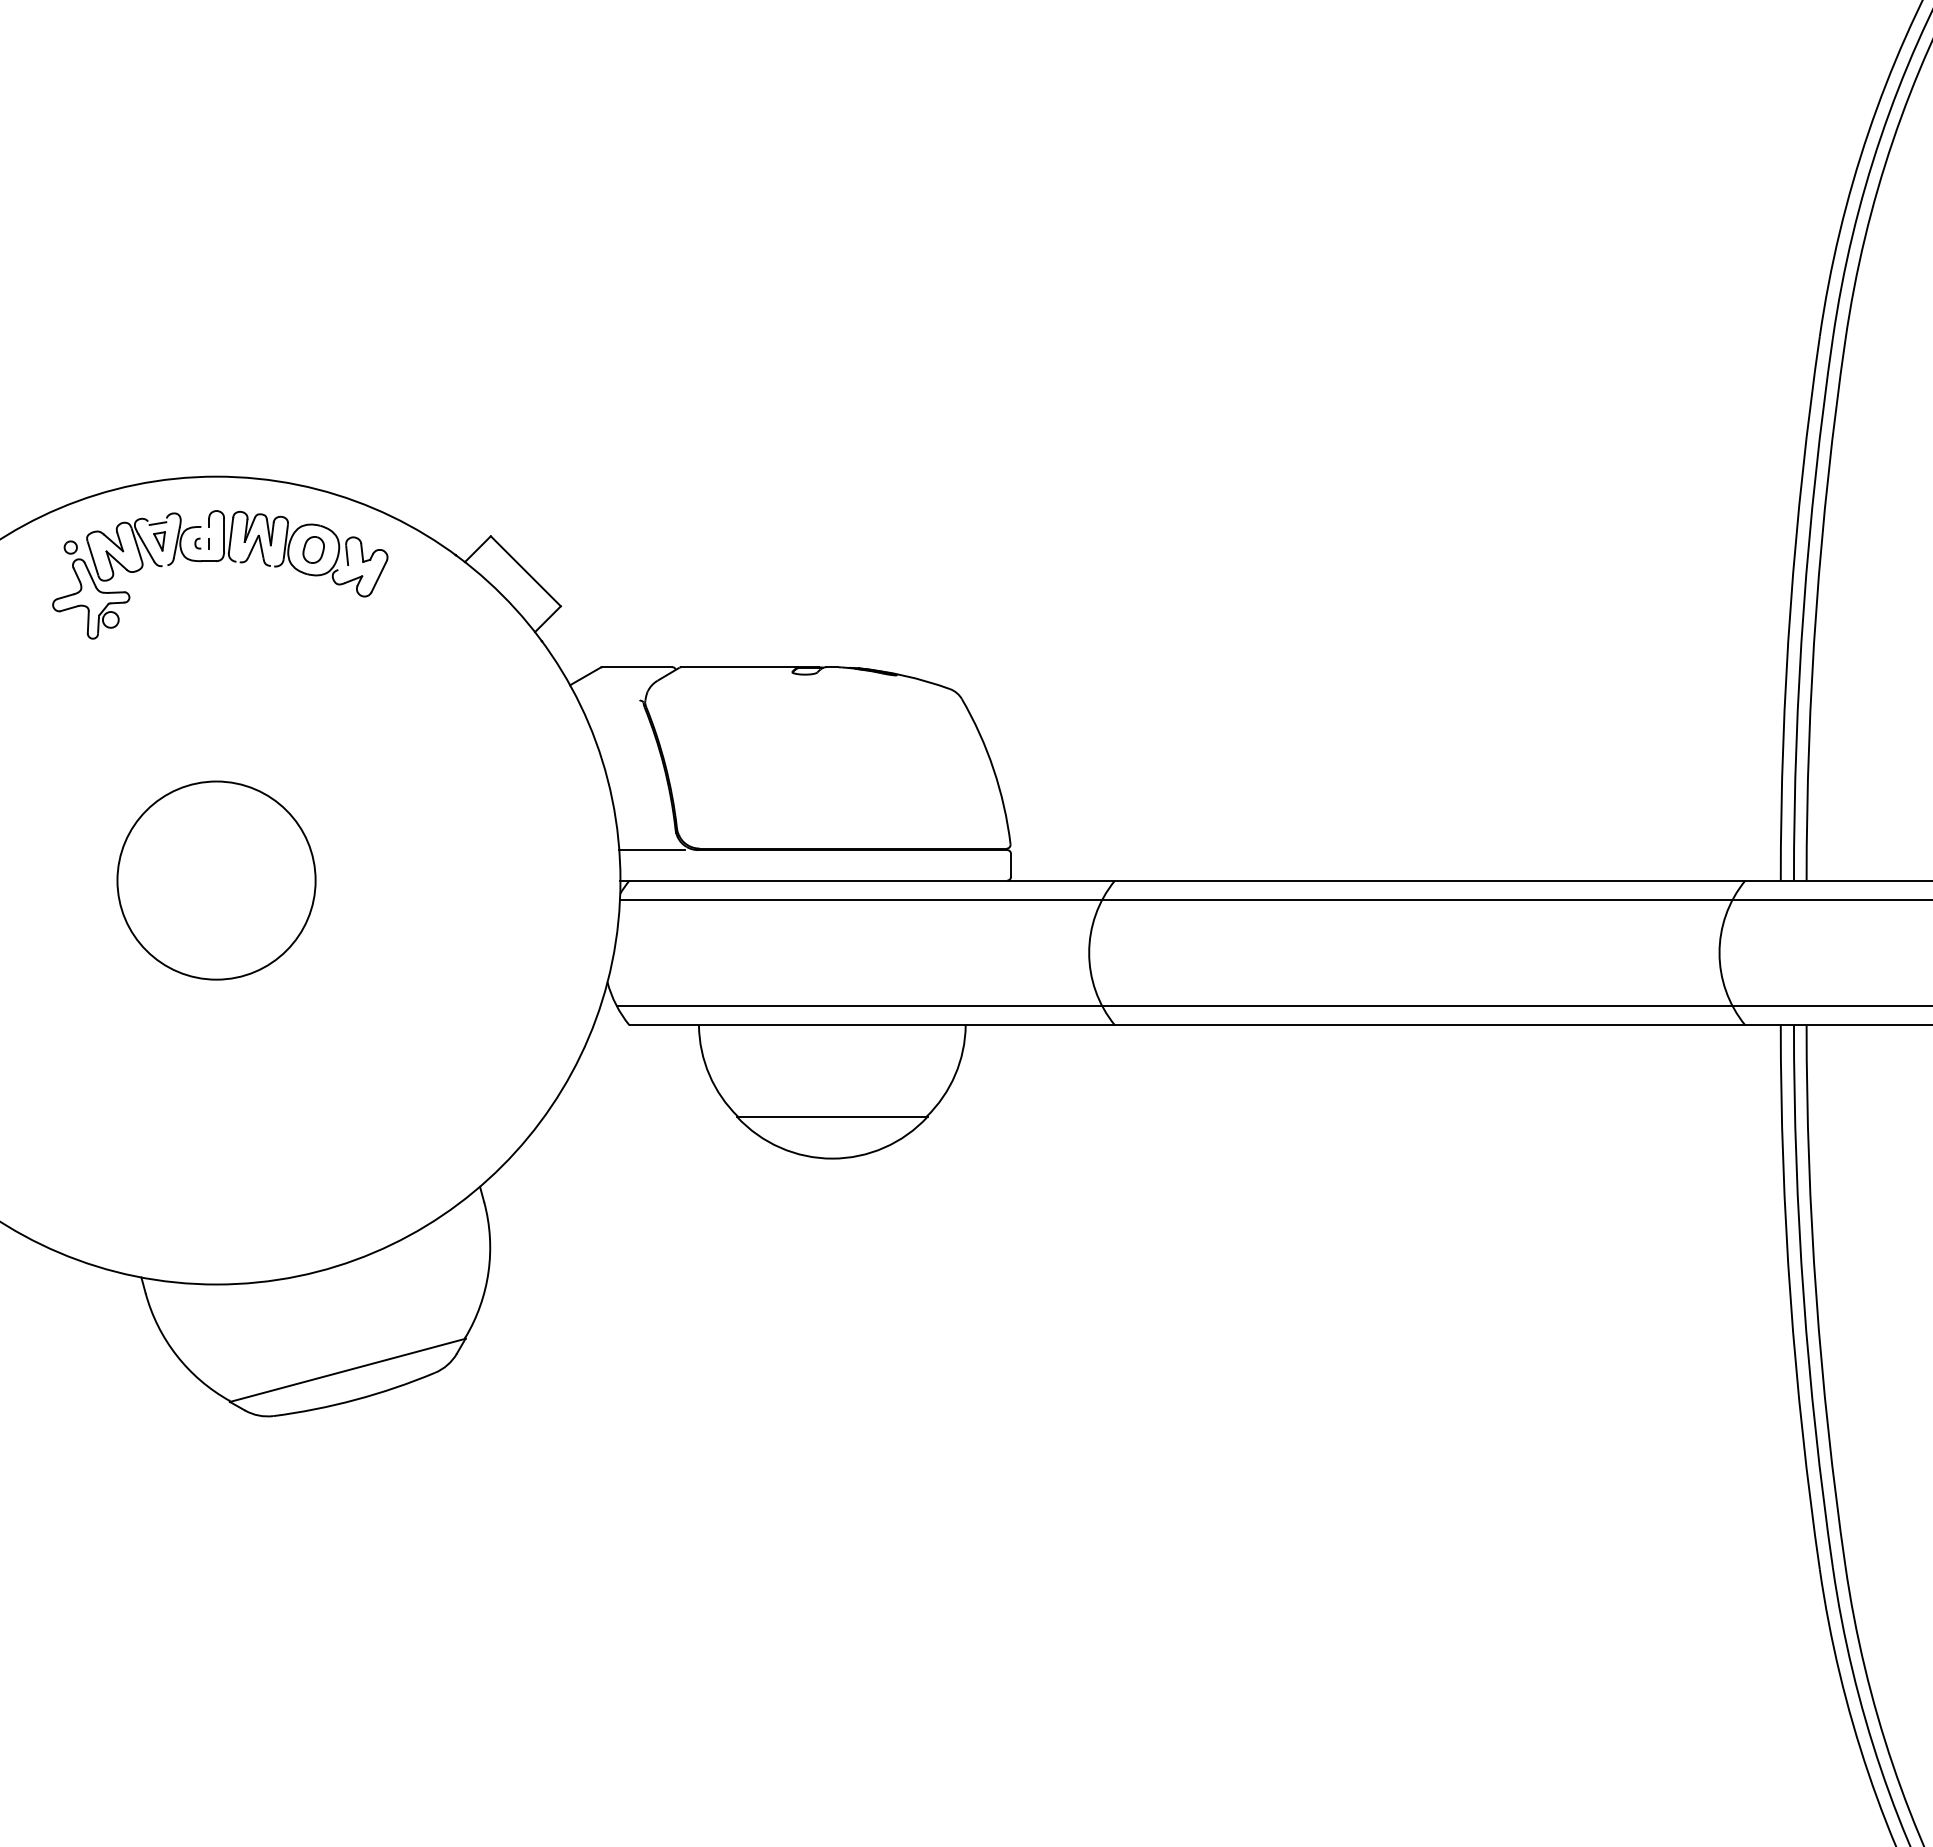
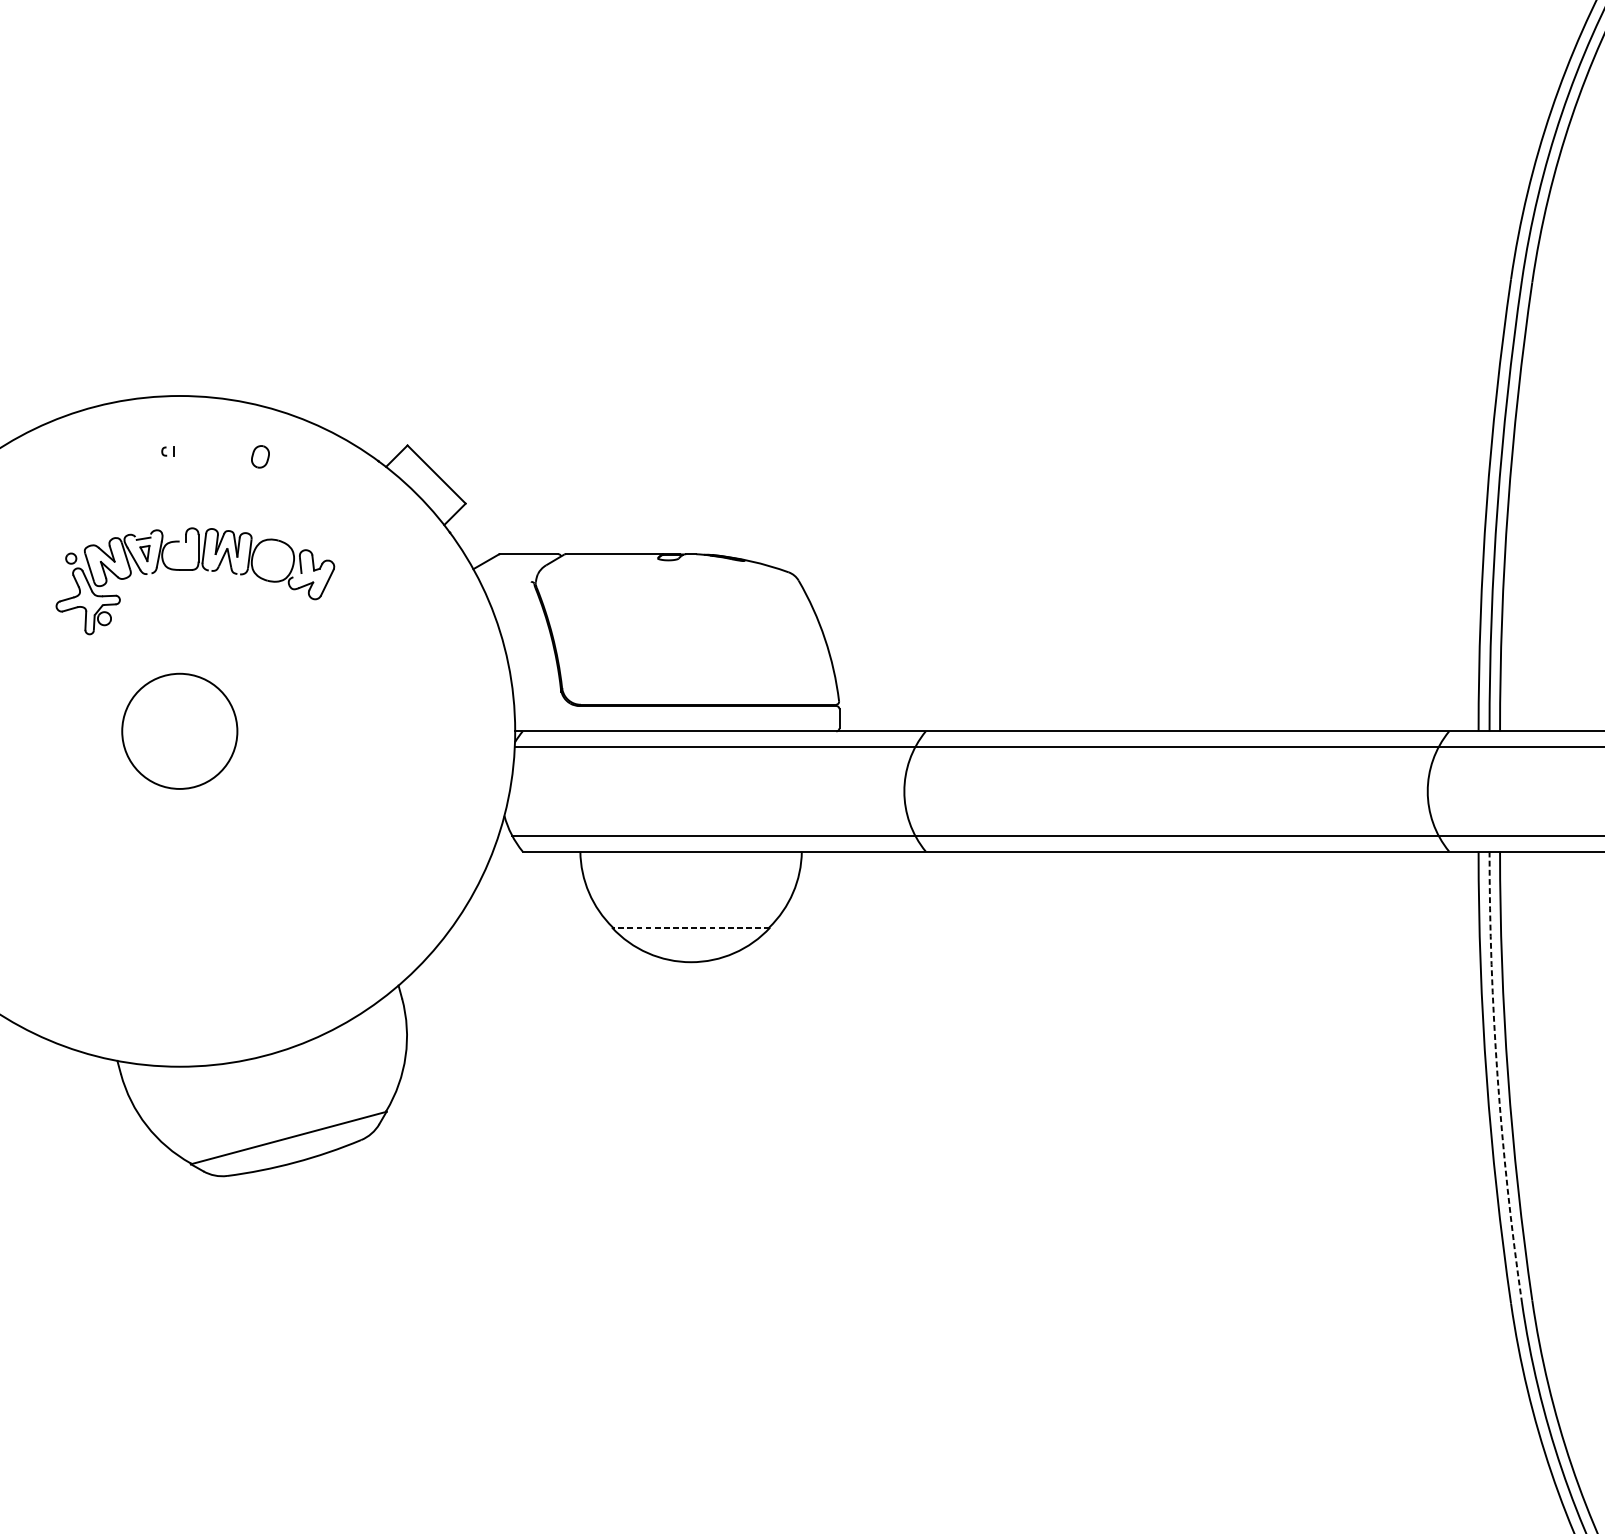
part: (216, 562) -> (192, 571), moved
line: (651, 850) -> (540, 706), removed
circle: (216, 880) -> (179, 731), size x0.7
line: (831, 1116) -> (690, 927), solid -> dashed
arc: (1803, 1297) -> (1497, 1077), solid -> dashed

